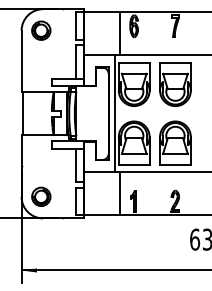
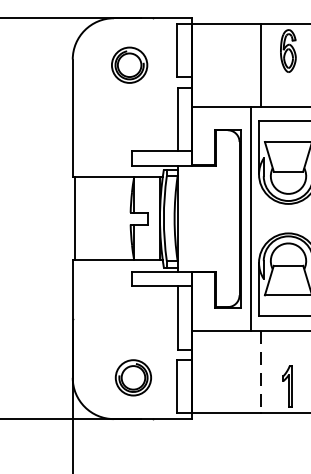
part: (41, 30) -> (129, 64), moved
line: (120, 193) -> (262, 371), solid -> dashed
part: (41, 196) -> (133, 377), moved

